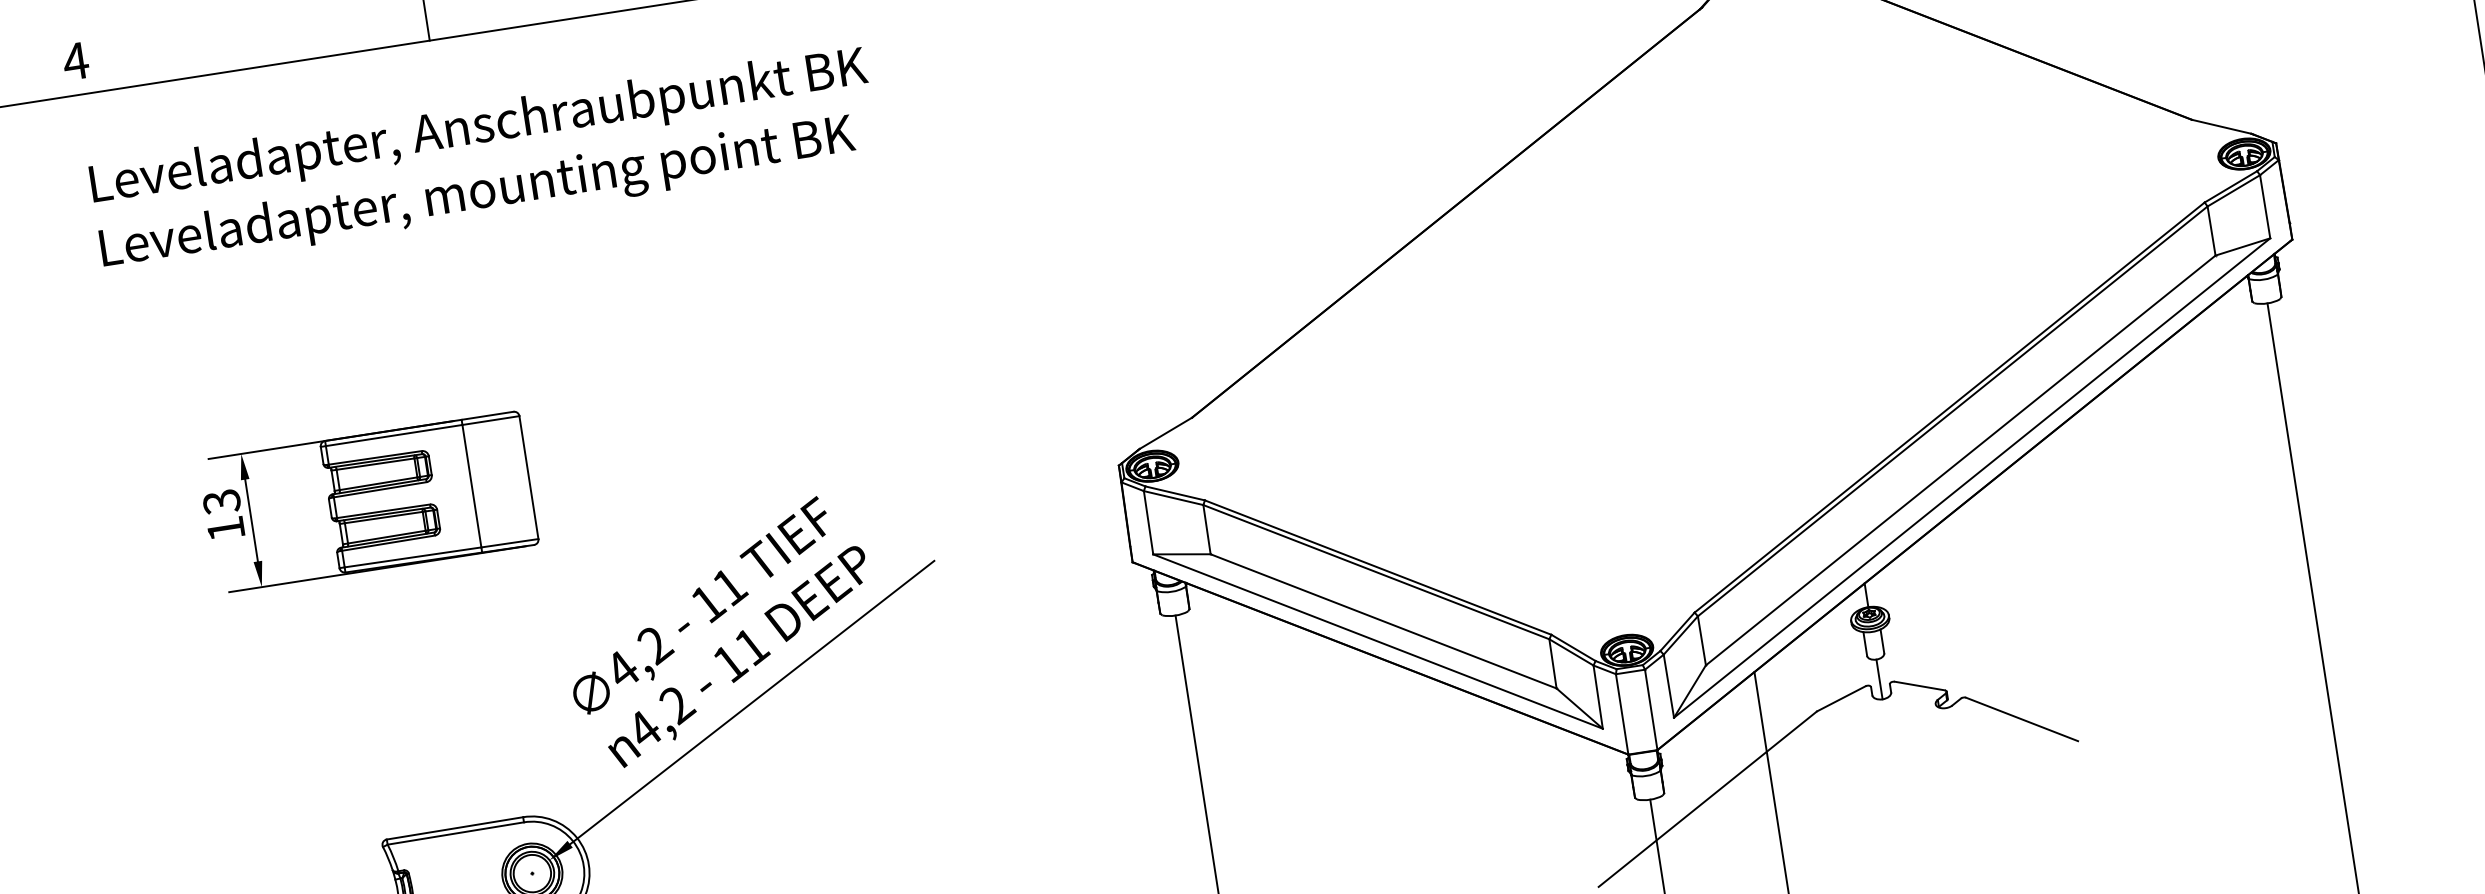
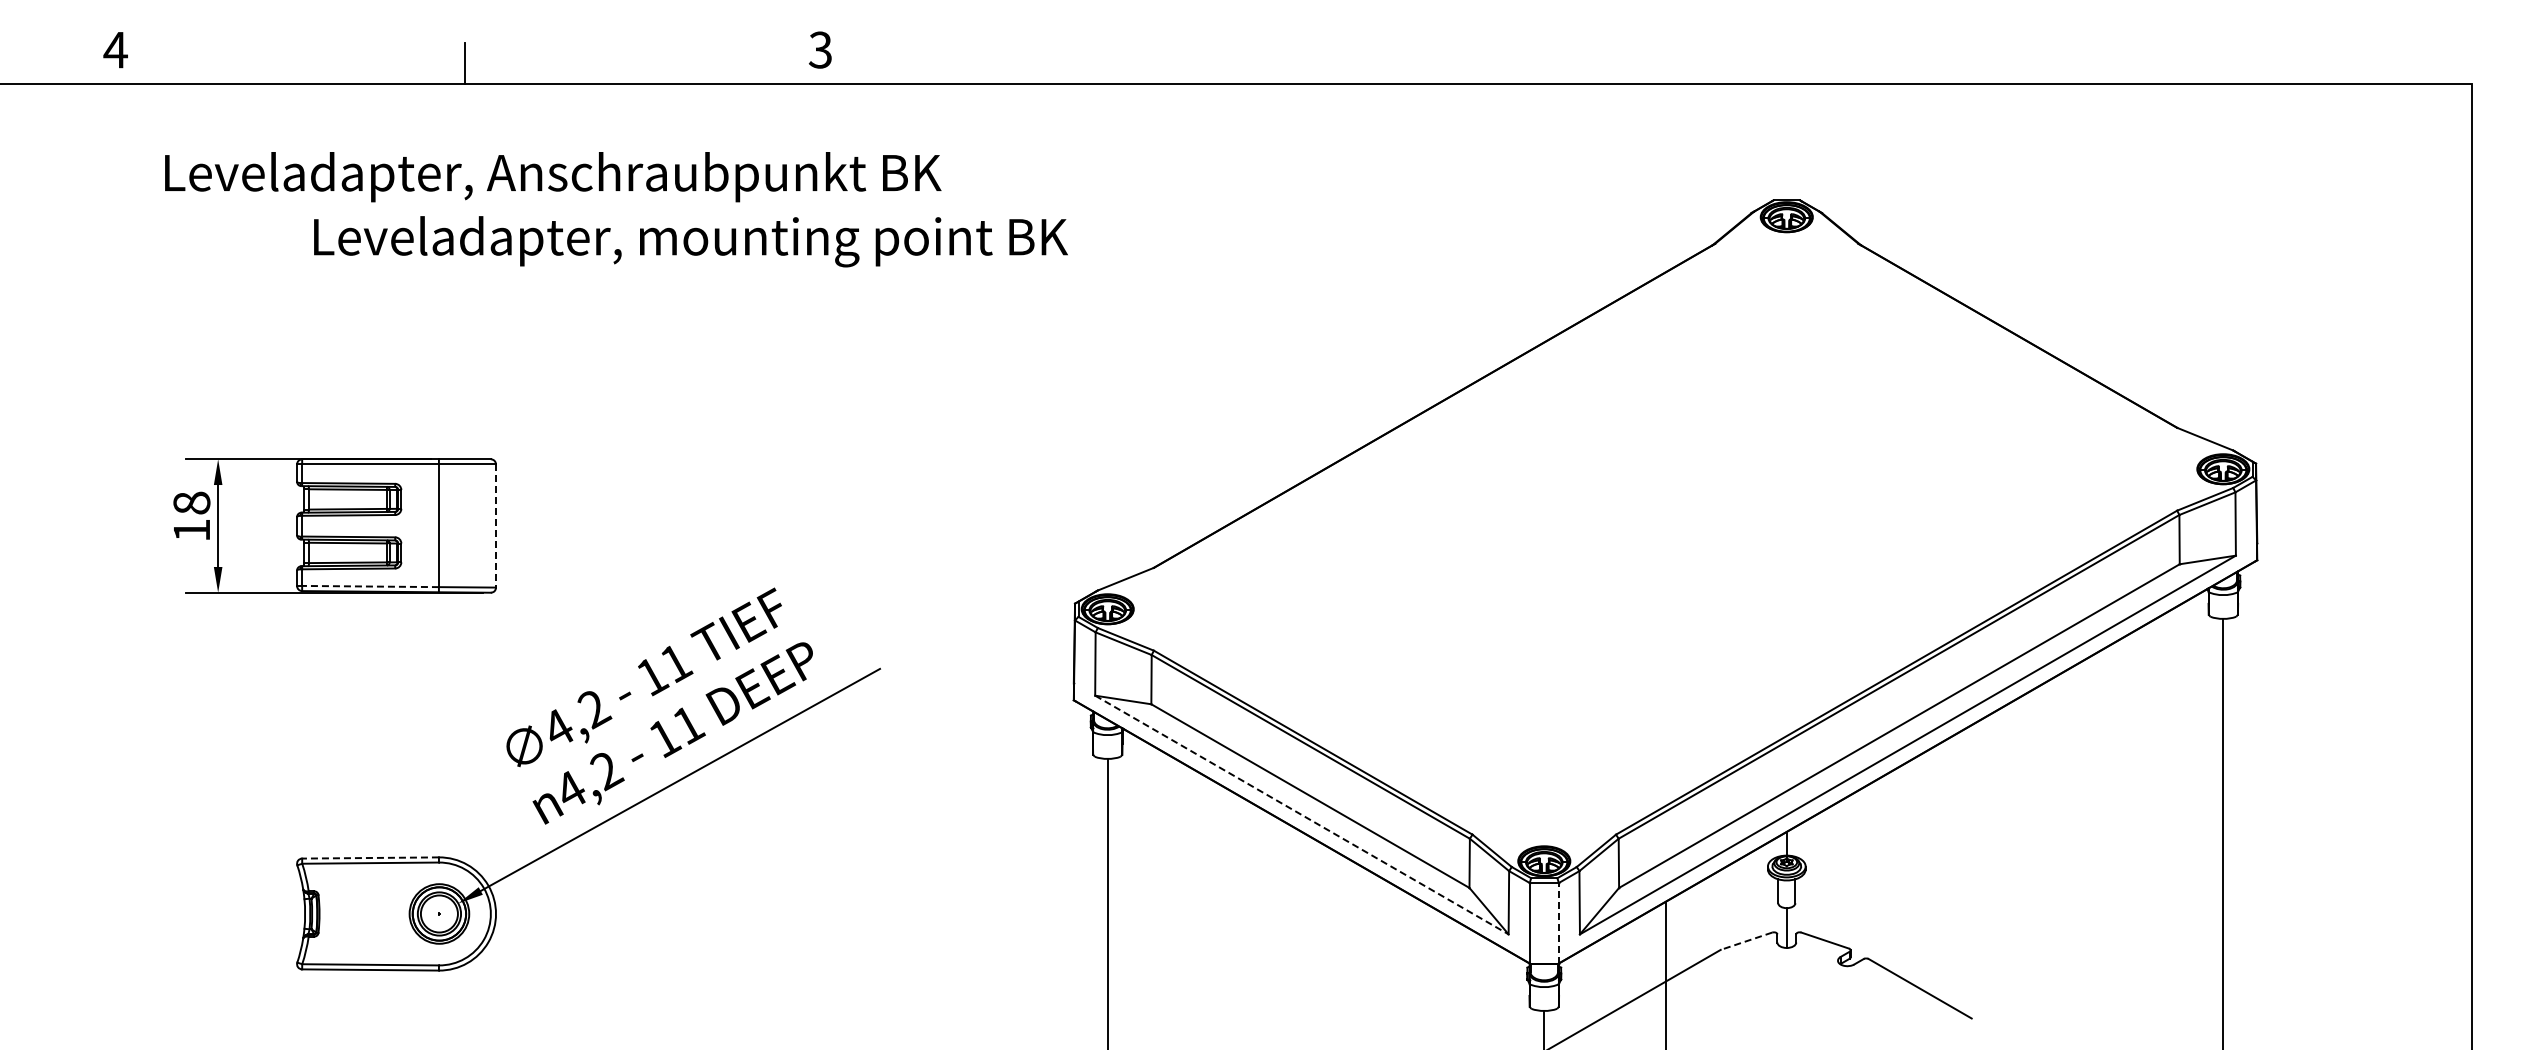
text: (479, 129) -> (553, 177), moved
text: (477, 194) -> (690, 241), moved
line: (529, 478) -> (496, 526), solid -> dashed
text: (221, 502) -> (191, 503), 13 -> 18
line: (412, 557) -> (370, 586), solid -> dashed
line: (1377, 642) -> (1301, 815), solid -> dashed
line: (1841, 699) -> (1746, 941), solid -> dashed
line: (1650, 709) -> (1558, 922), solid -> dashed
line: (455, 828) -> (370, 858), solid -> dashed

